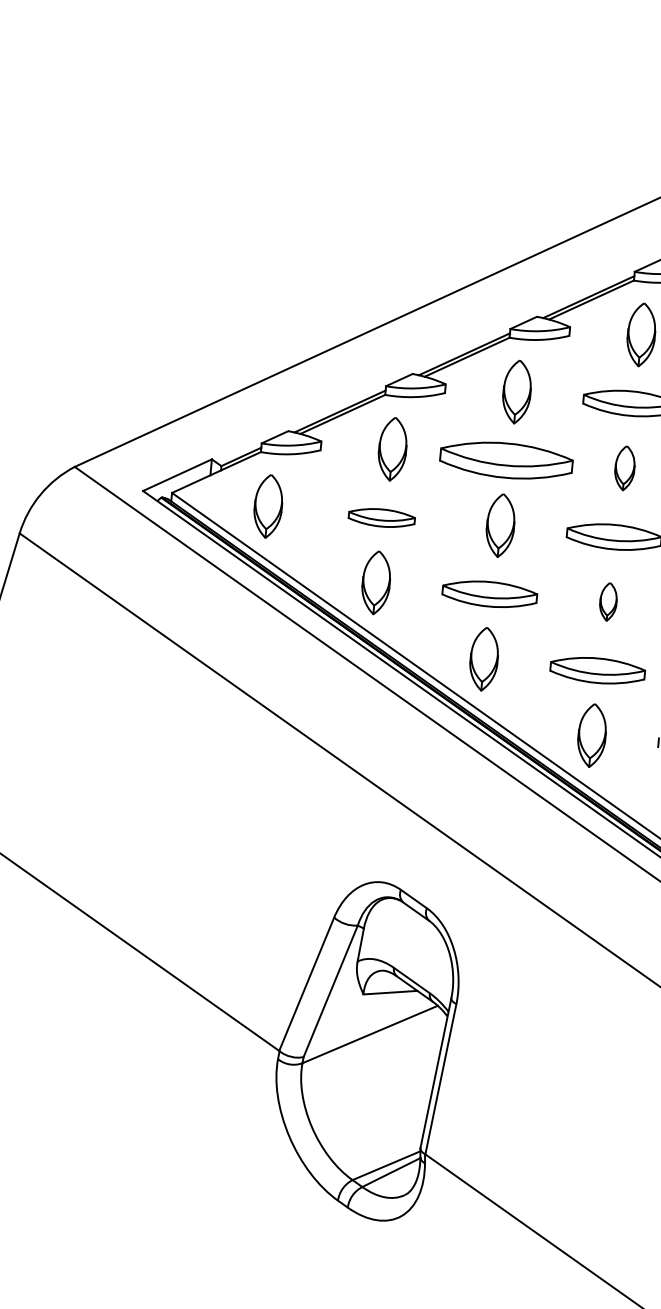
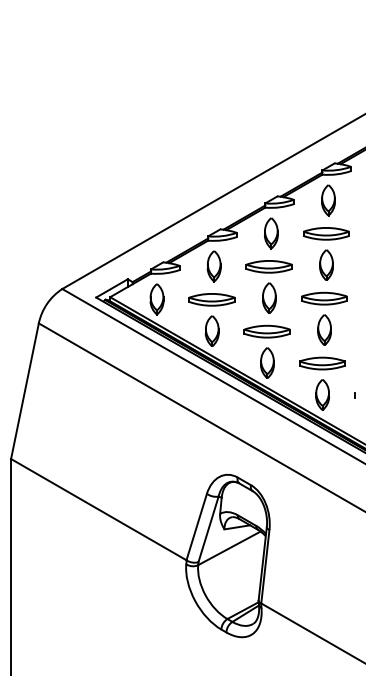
part: (504, 459) -> (268, 266), size x0.71
part: (625, 466) -> (326, 264), size x1.43
part: (380, 517) -> (211, 299), size x1.43
part: (608, 600) -> (324, 329), size x1.67

